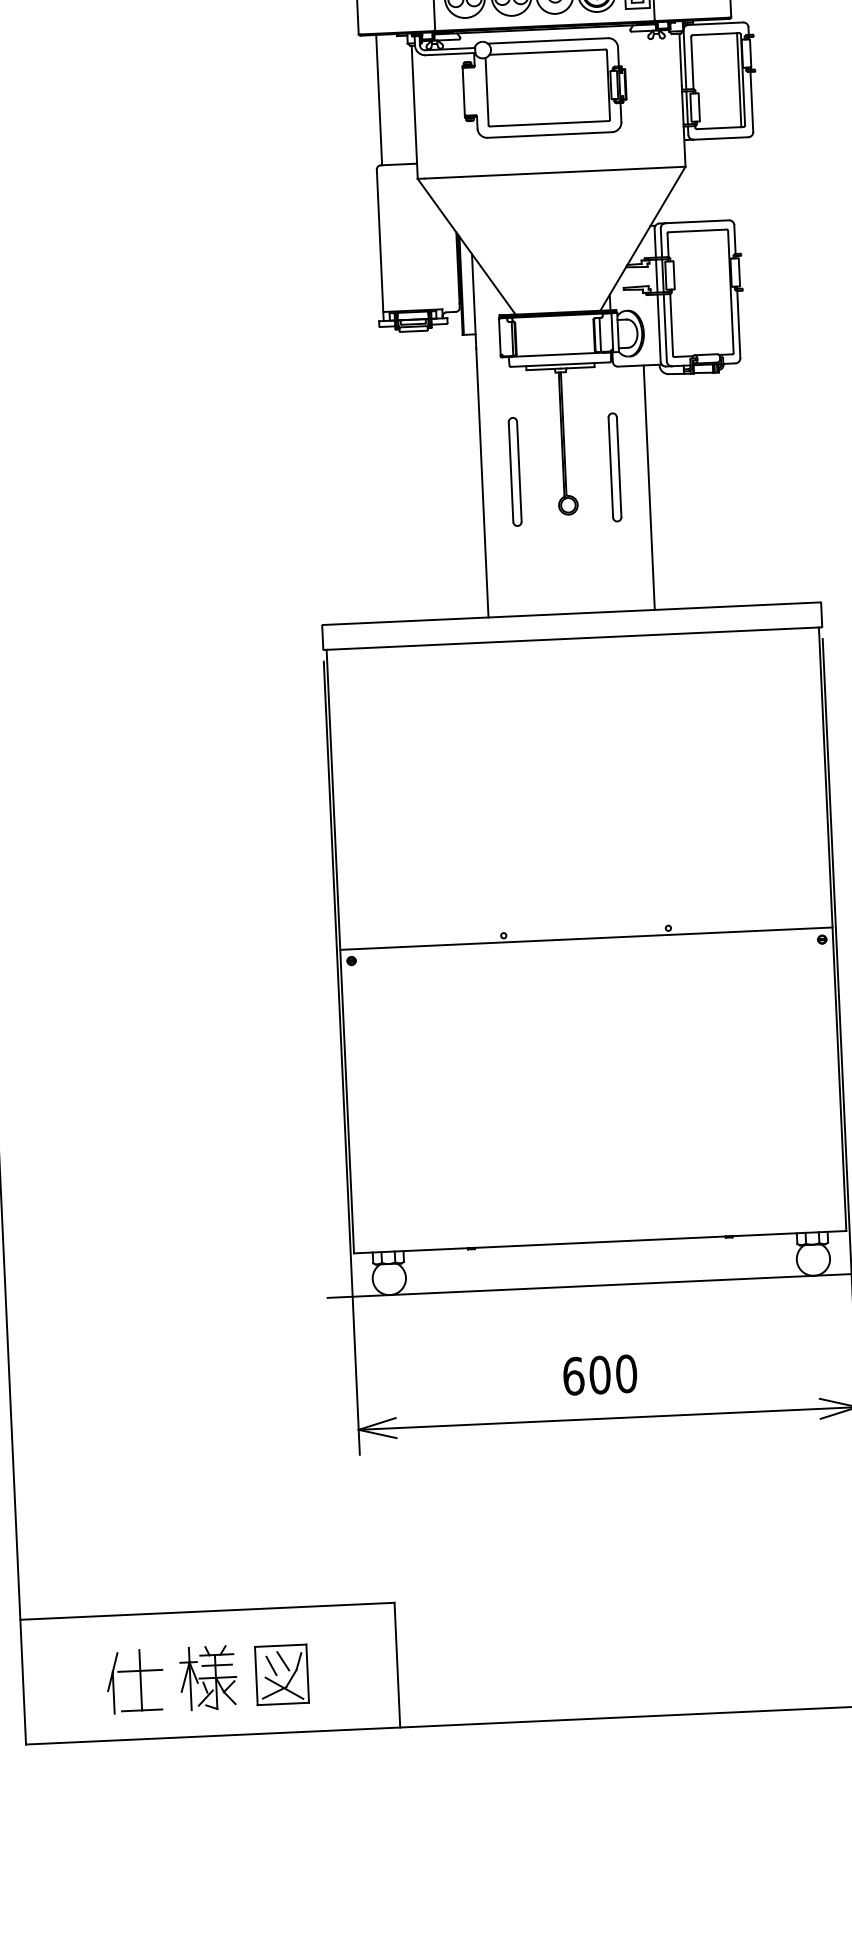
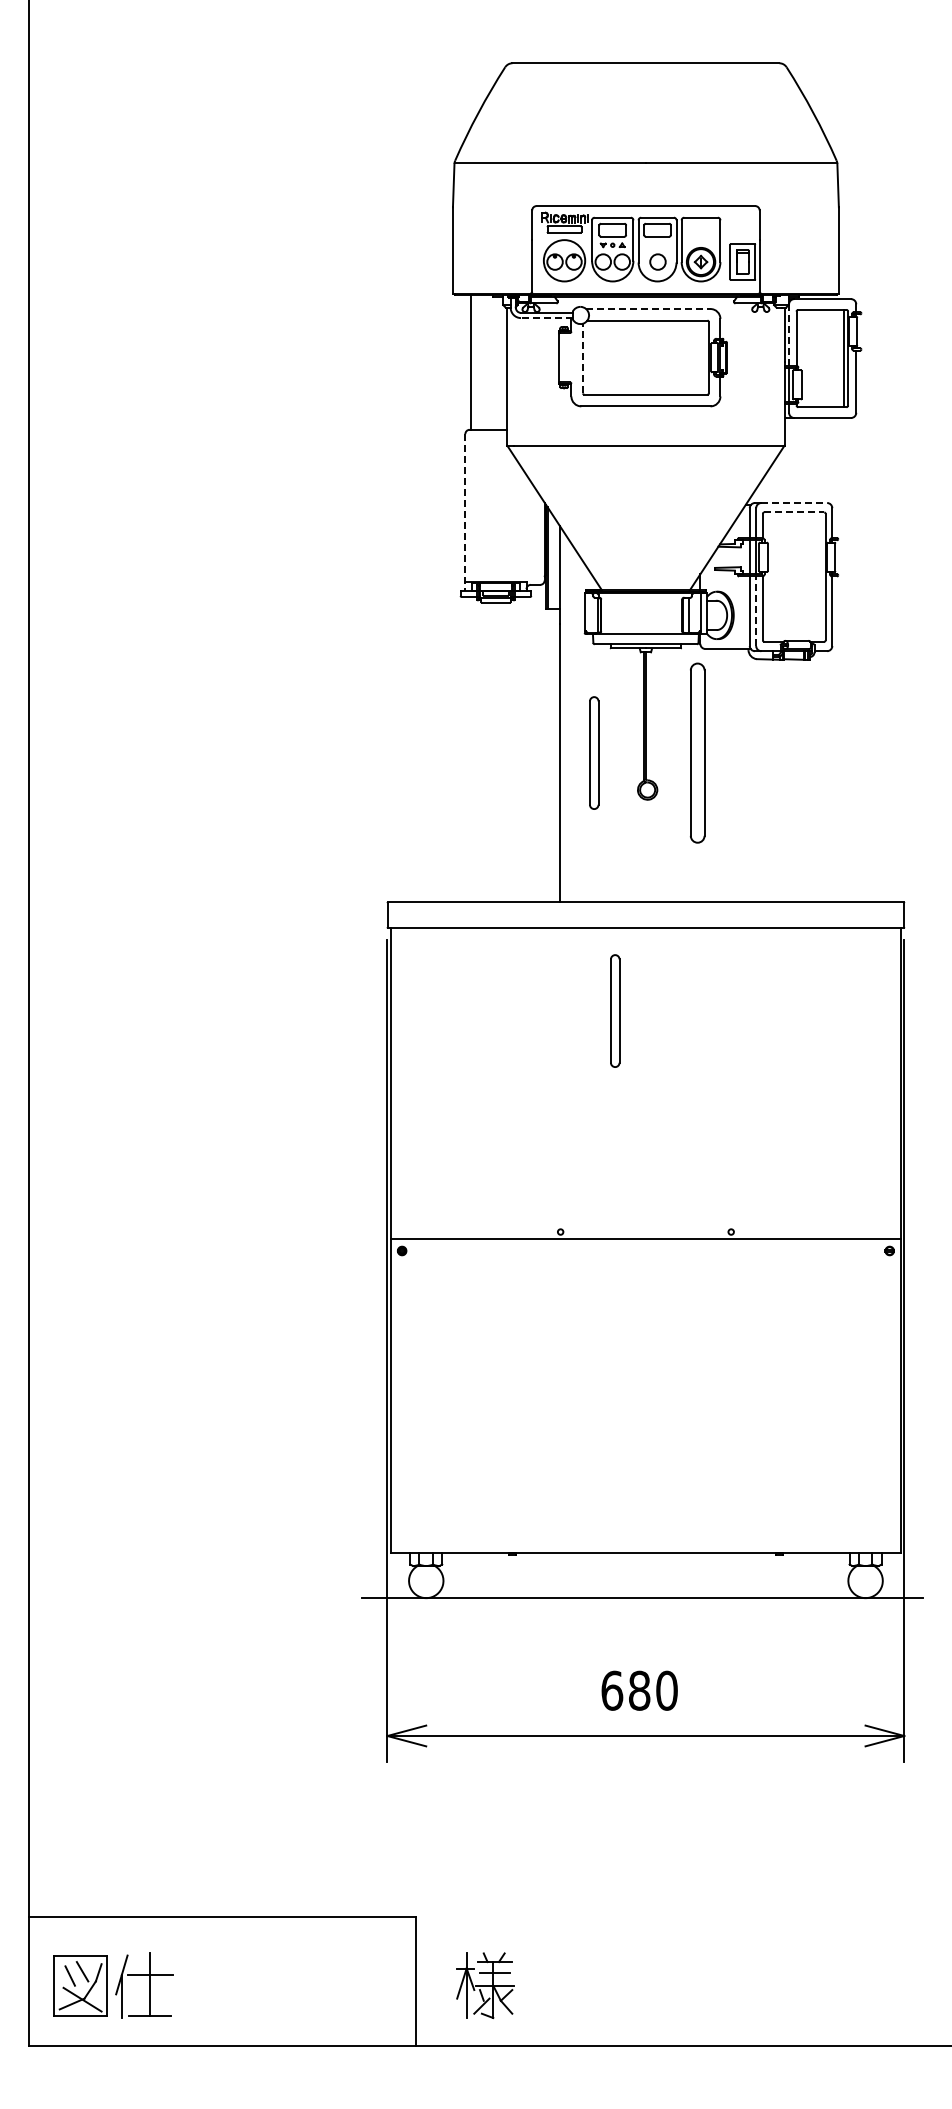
line: (548, 41) -> (648, 309), solid -> dashed
line: (450, 54) -> (546, 318), solid -> dashed
line: (685, 59) -> (789, 334), solid -> dashed
line: (487, 91) -> (583, 358), solid -> dashed
line: (697, 222) -> (794, 503), solid -> dashed
line: (697, 230) -> (794, 512), solid -> dashed
line: (380, 246) -> (465, 513), solid -> dashed
line: (665, 328) -> (756, 611), solid -> dashed
part: (614, 466) -> (697, 752), size x1.6
line: (649, 487) -> (732, 775), removed
part: (547, 719) -> (615, 1010), added
text: (599, 1374) -> (639, 1690), 600 -> 680
part: (281, 1674) -> (80, 1985), moved
part: (208, 1677) -> (485, 1985), moved

